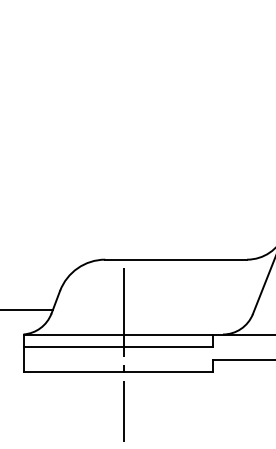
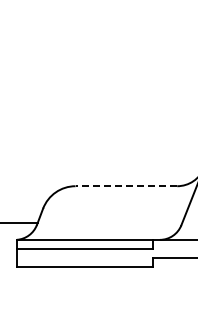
line: (176, 260) -> (126, 186), solid -> dashed
line: (124, 354) -> (89, 254), removed

